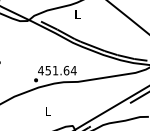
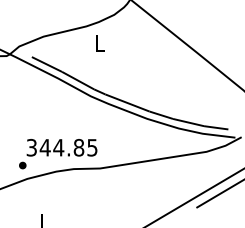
text: (57, 70) -> (62, 147), 451.64 -> 344.85

